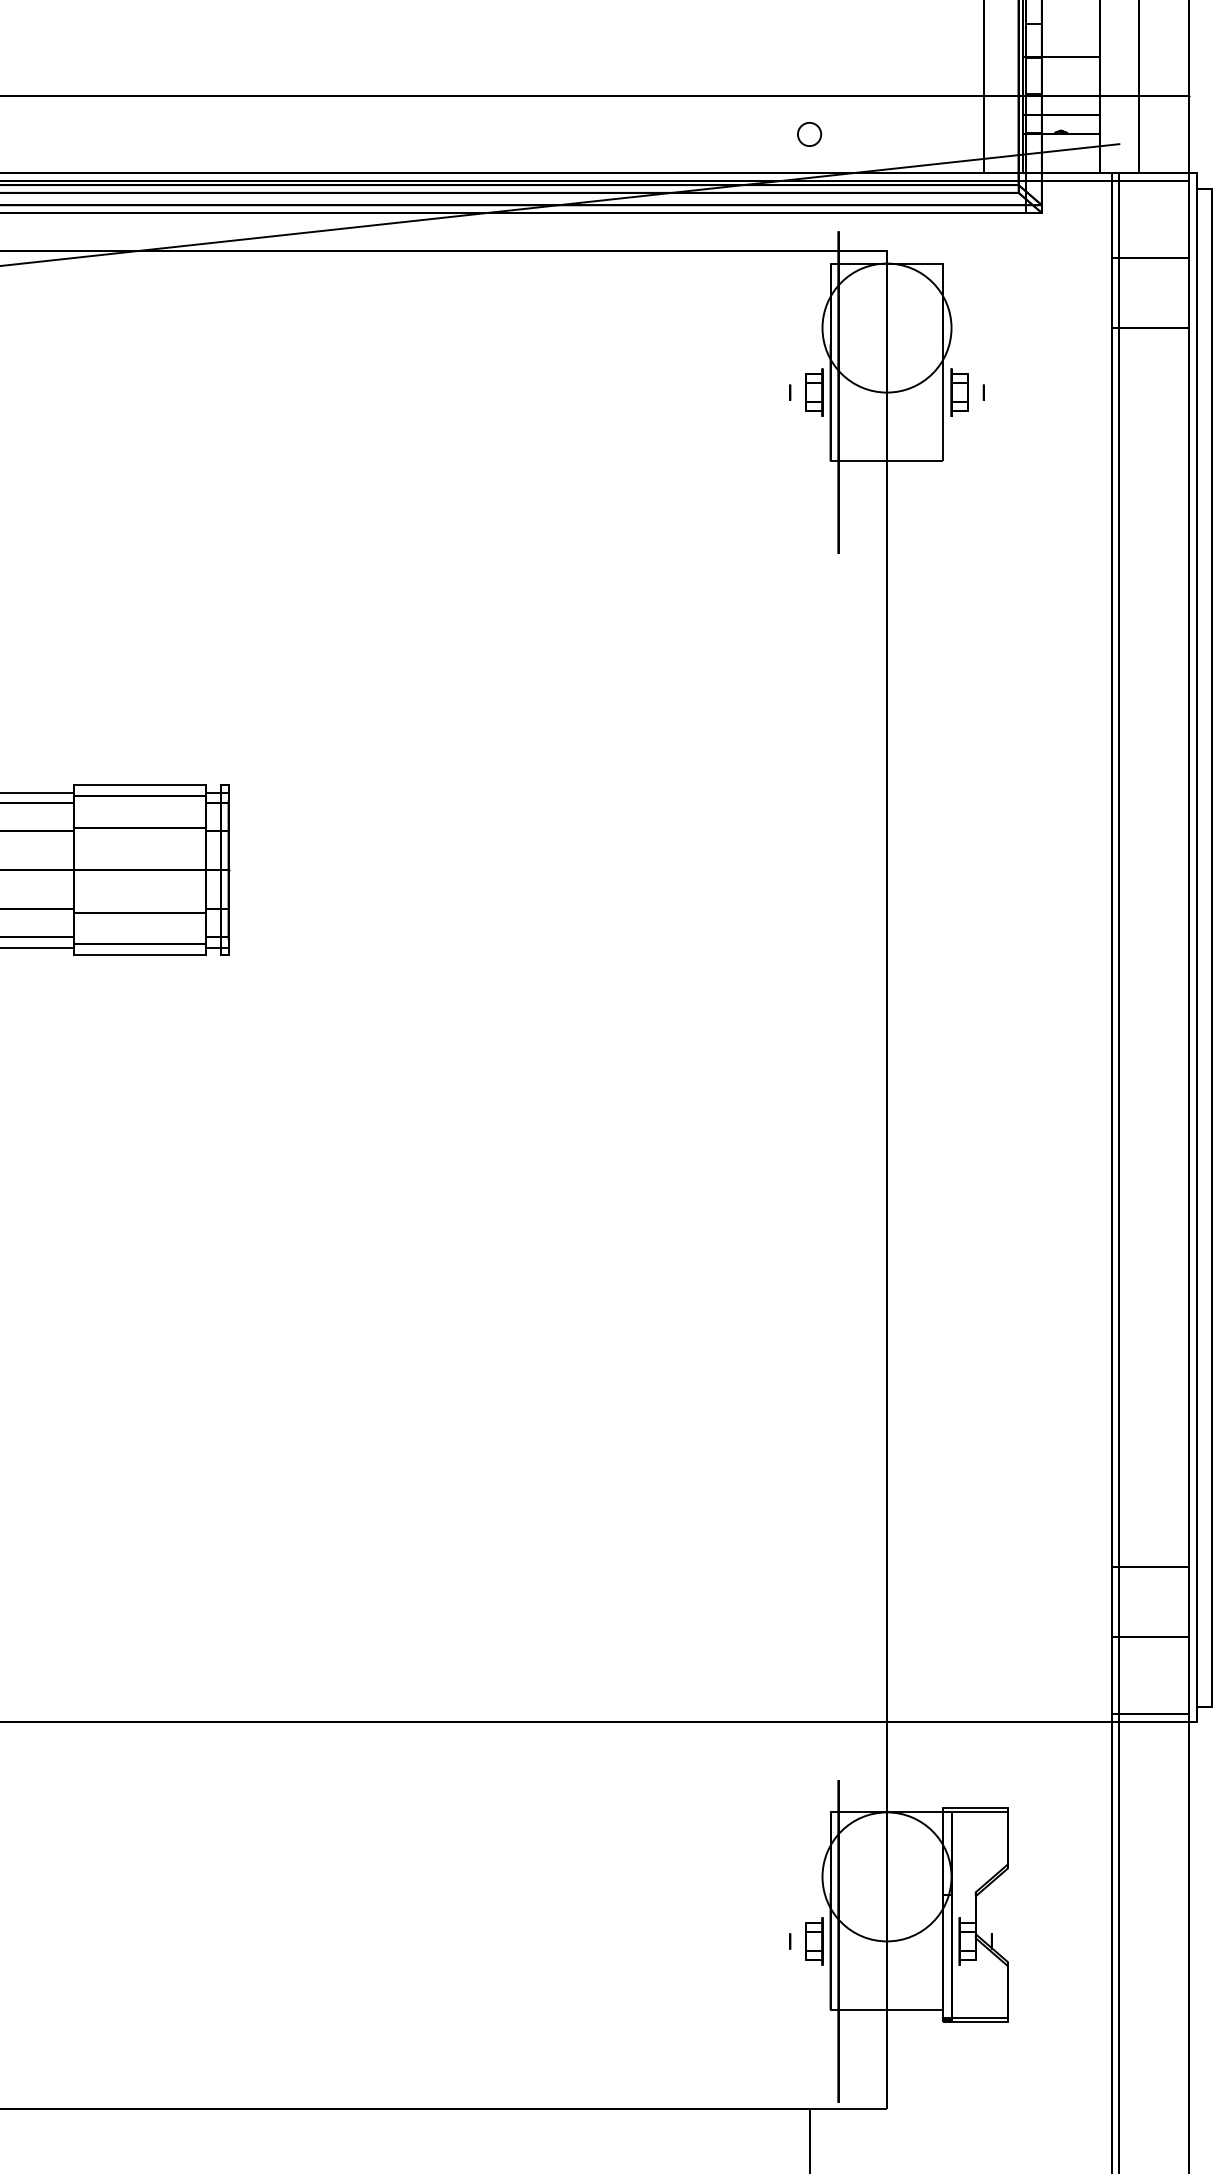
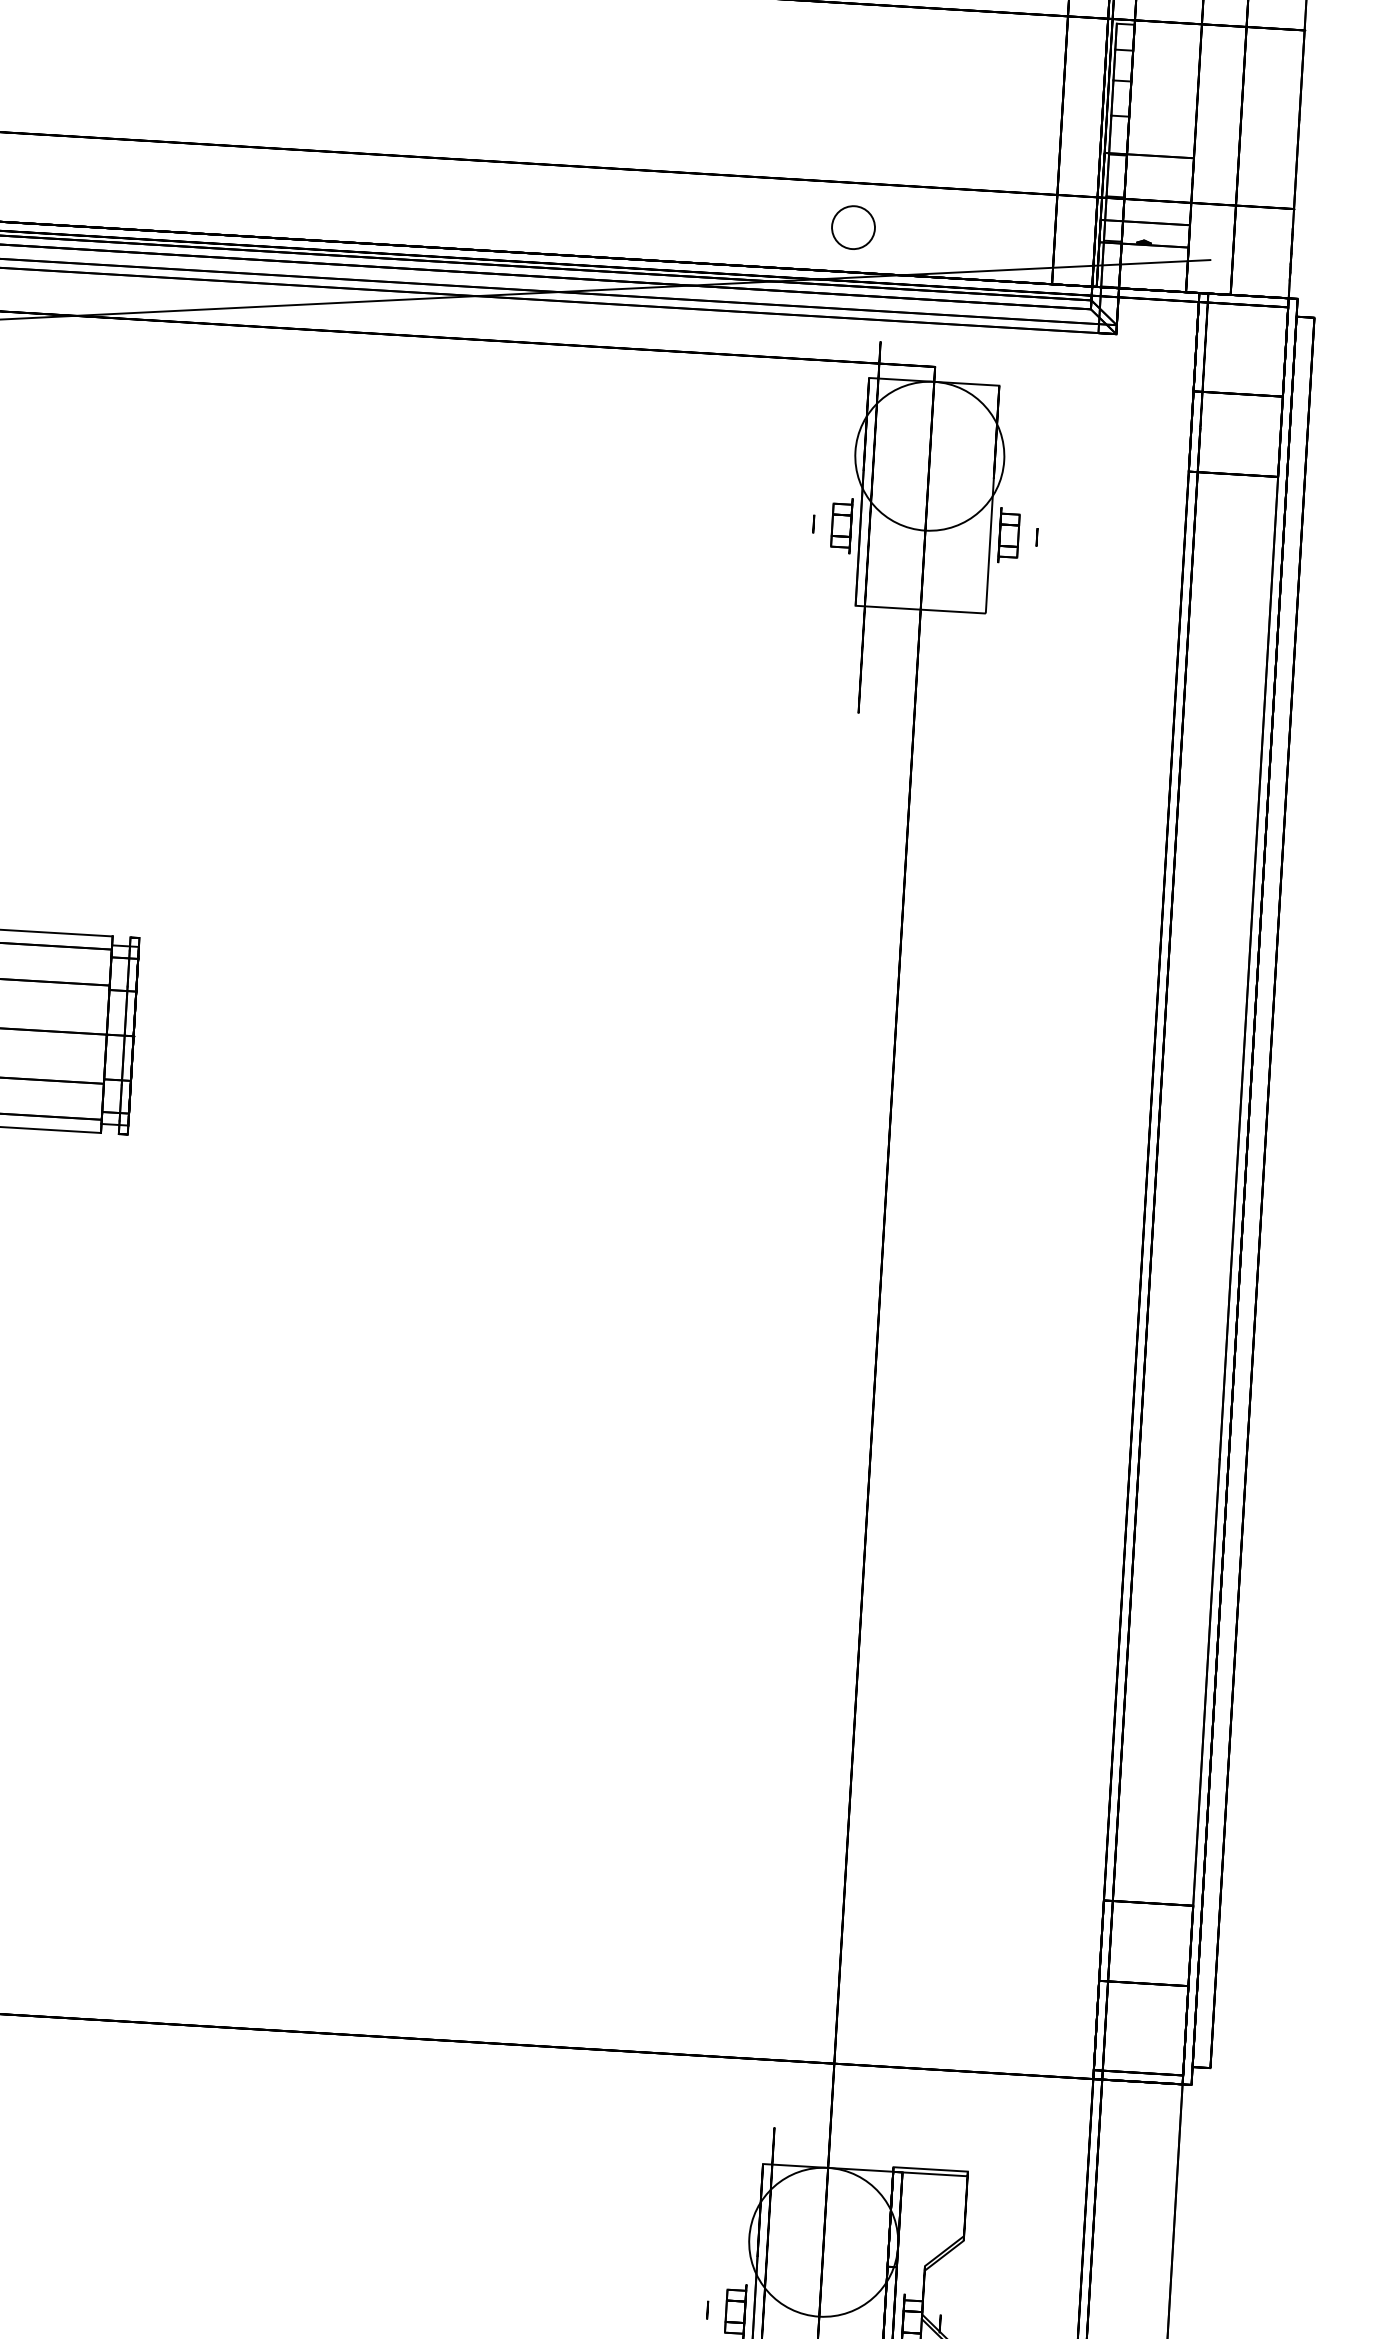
circle: (809, 134) -> (853, 227), size x1.6

